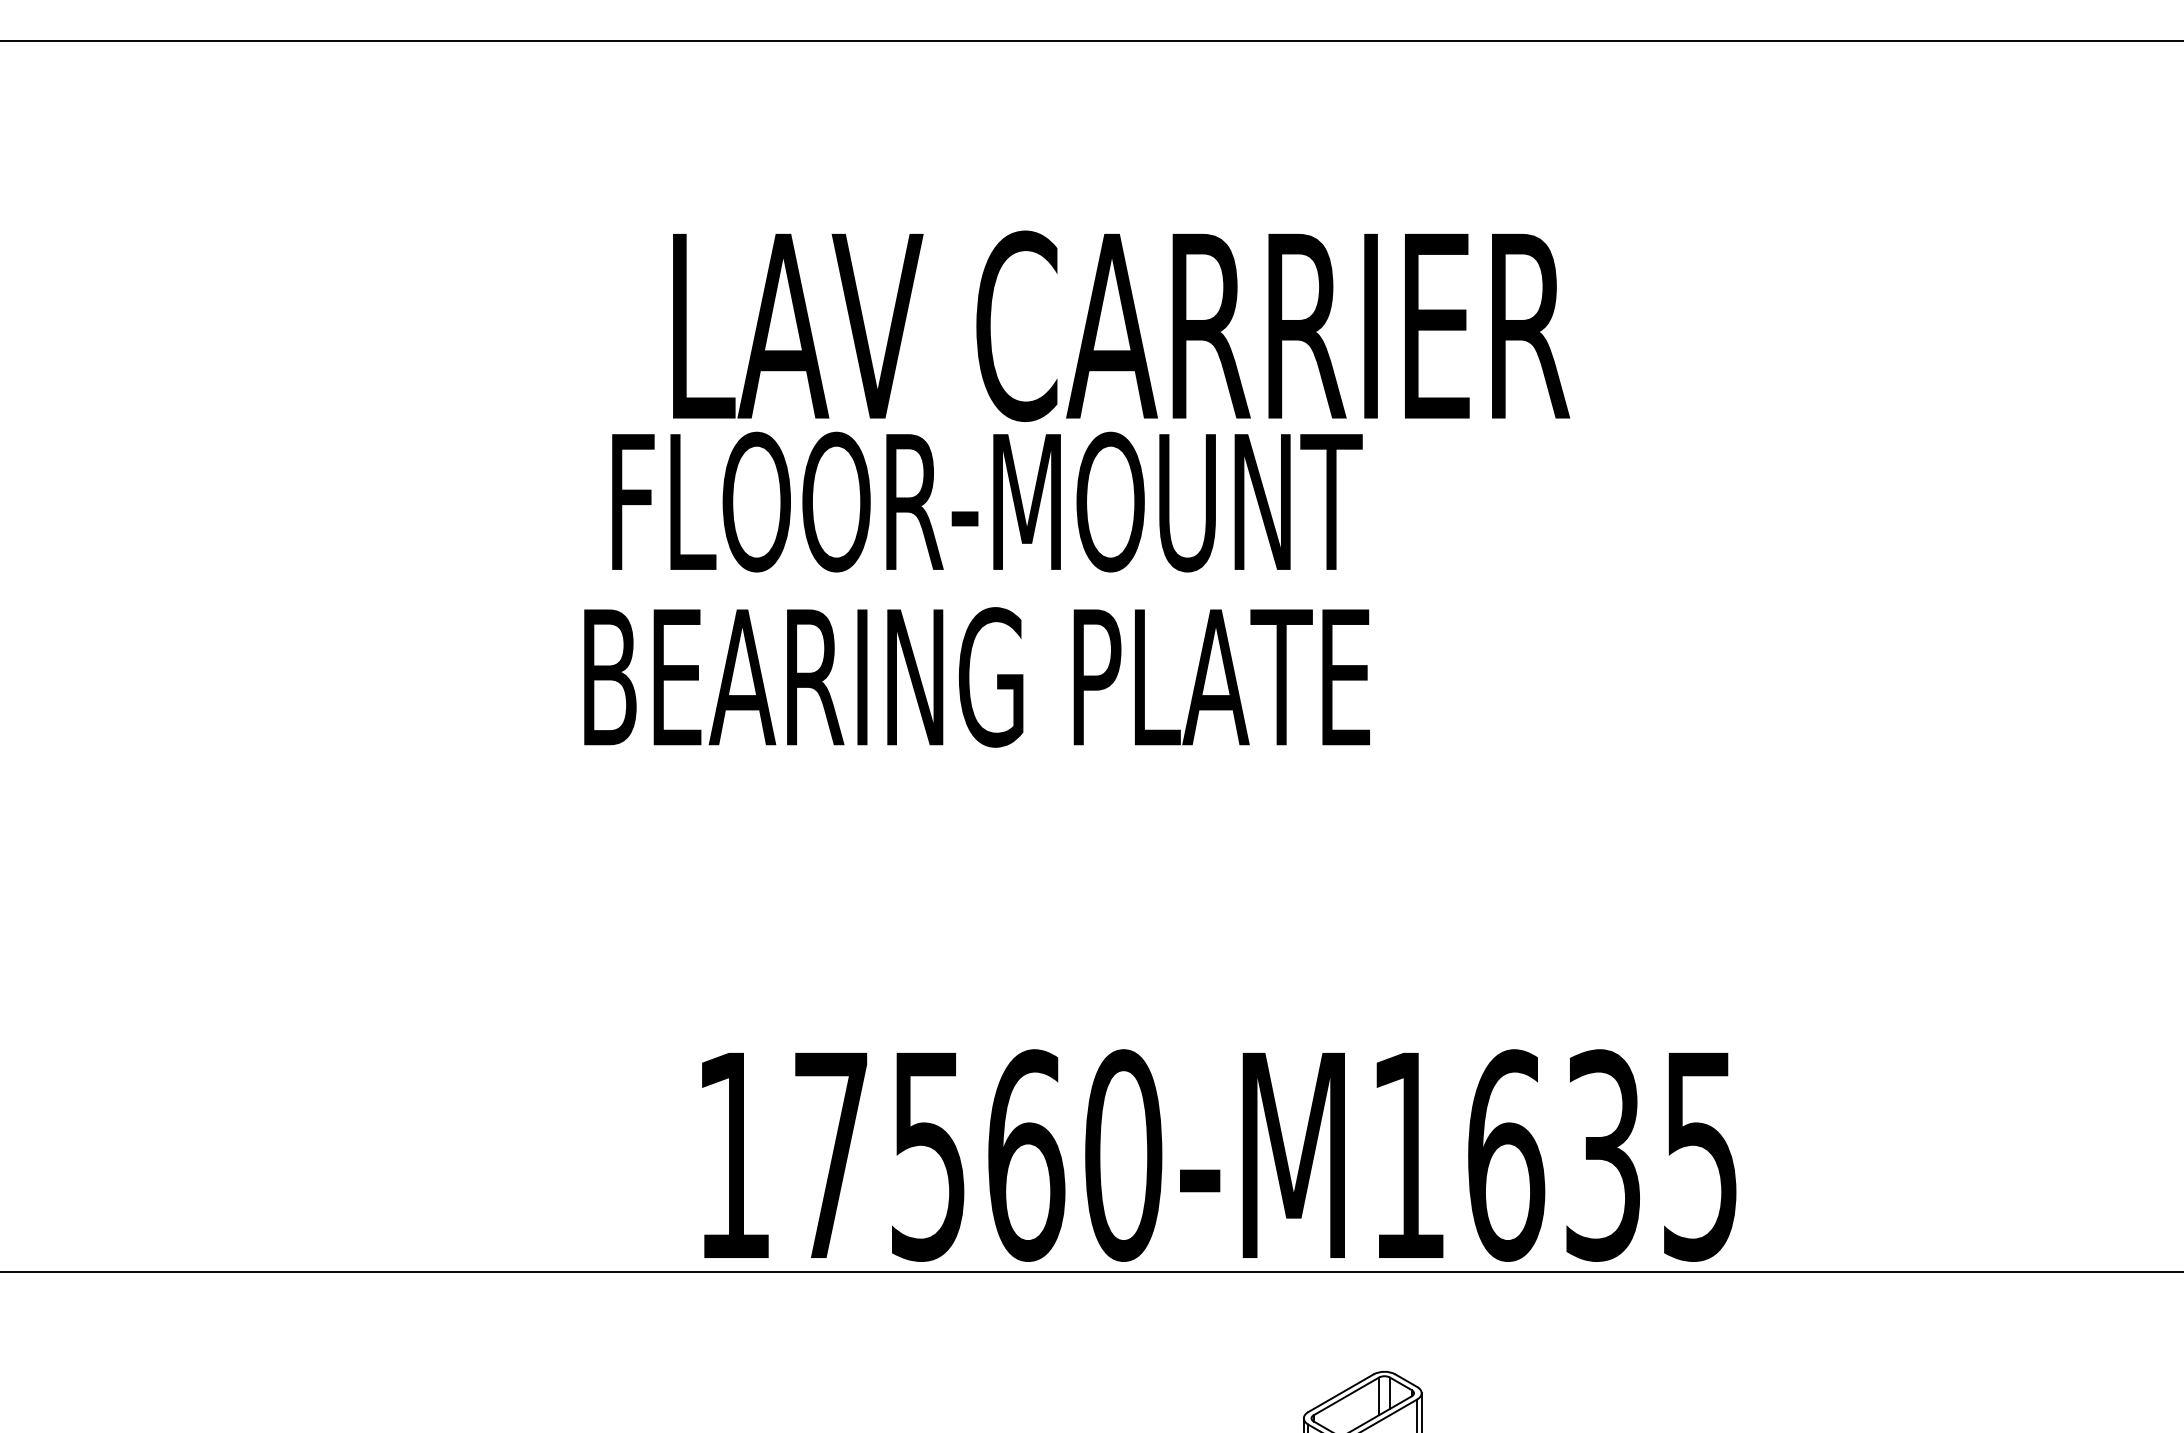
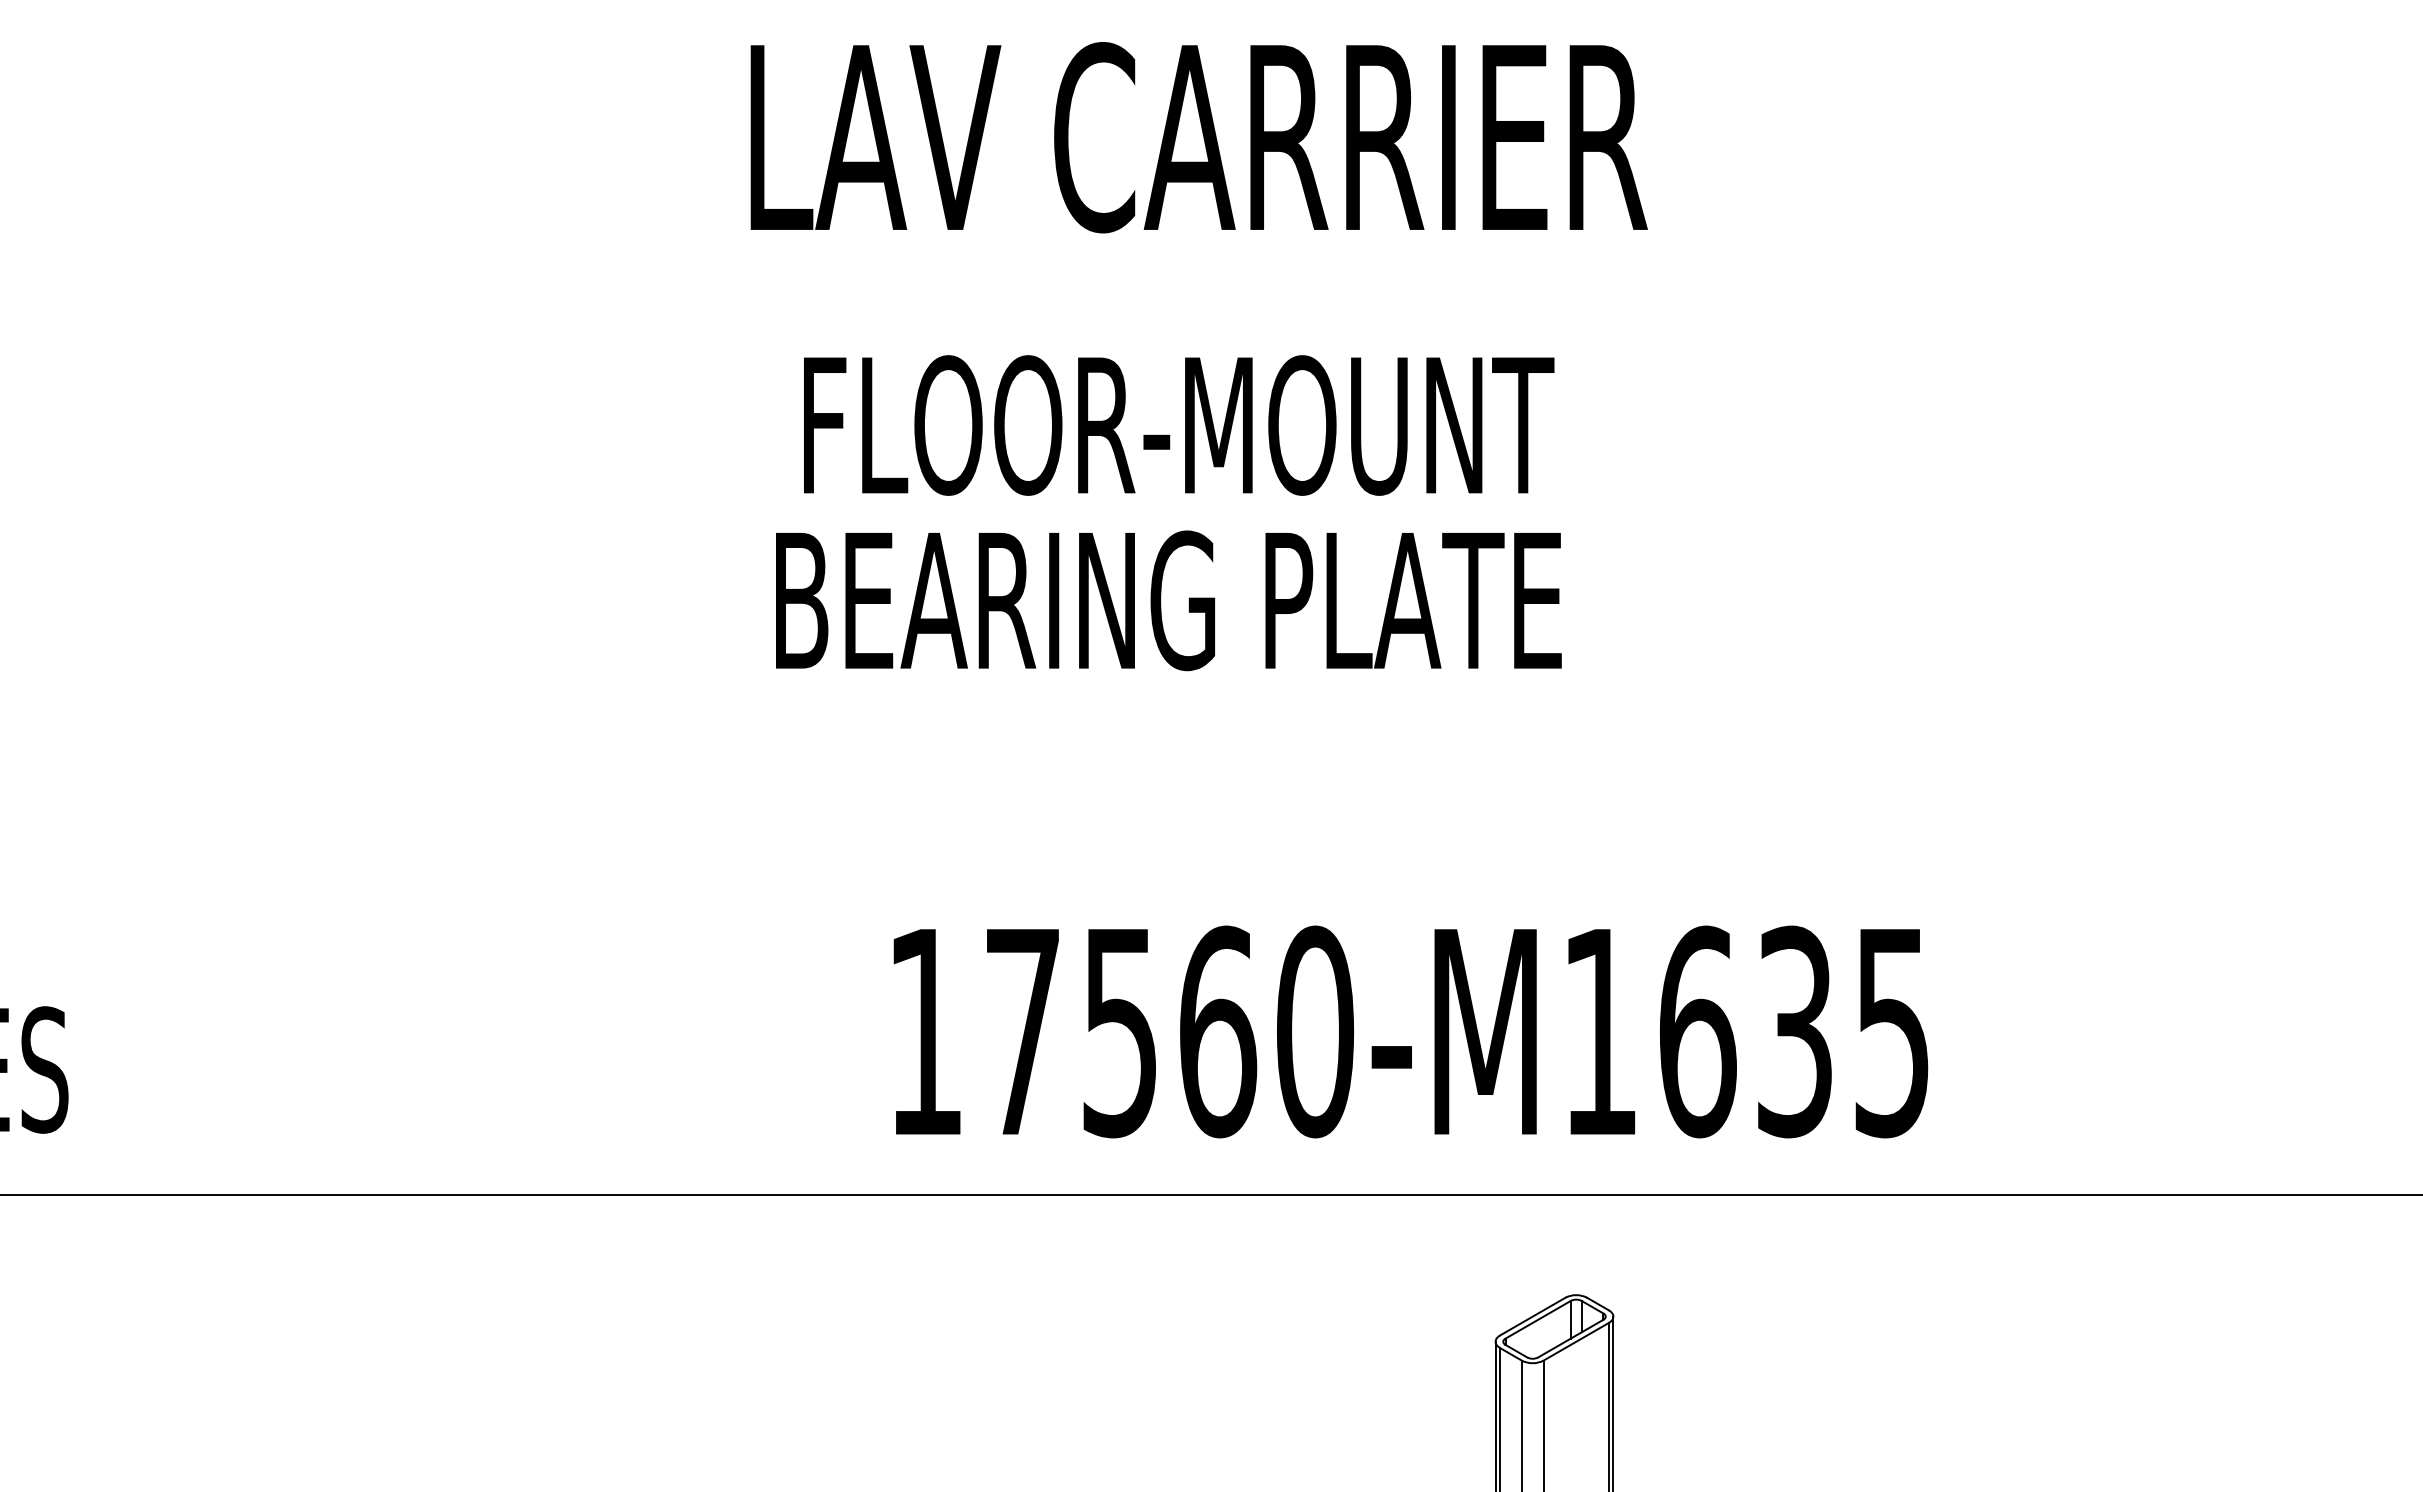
text: (1120, 326) -> (1198, 137), moved
text: (1218, 1155) -> (1410, 1031), moved

